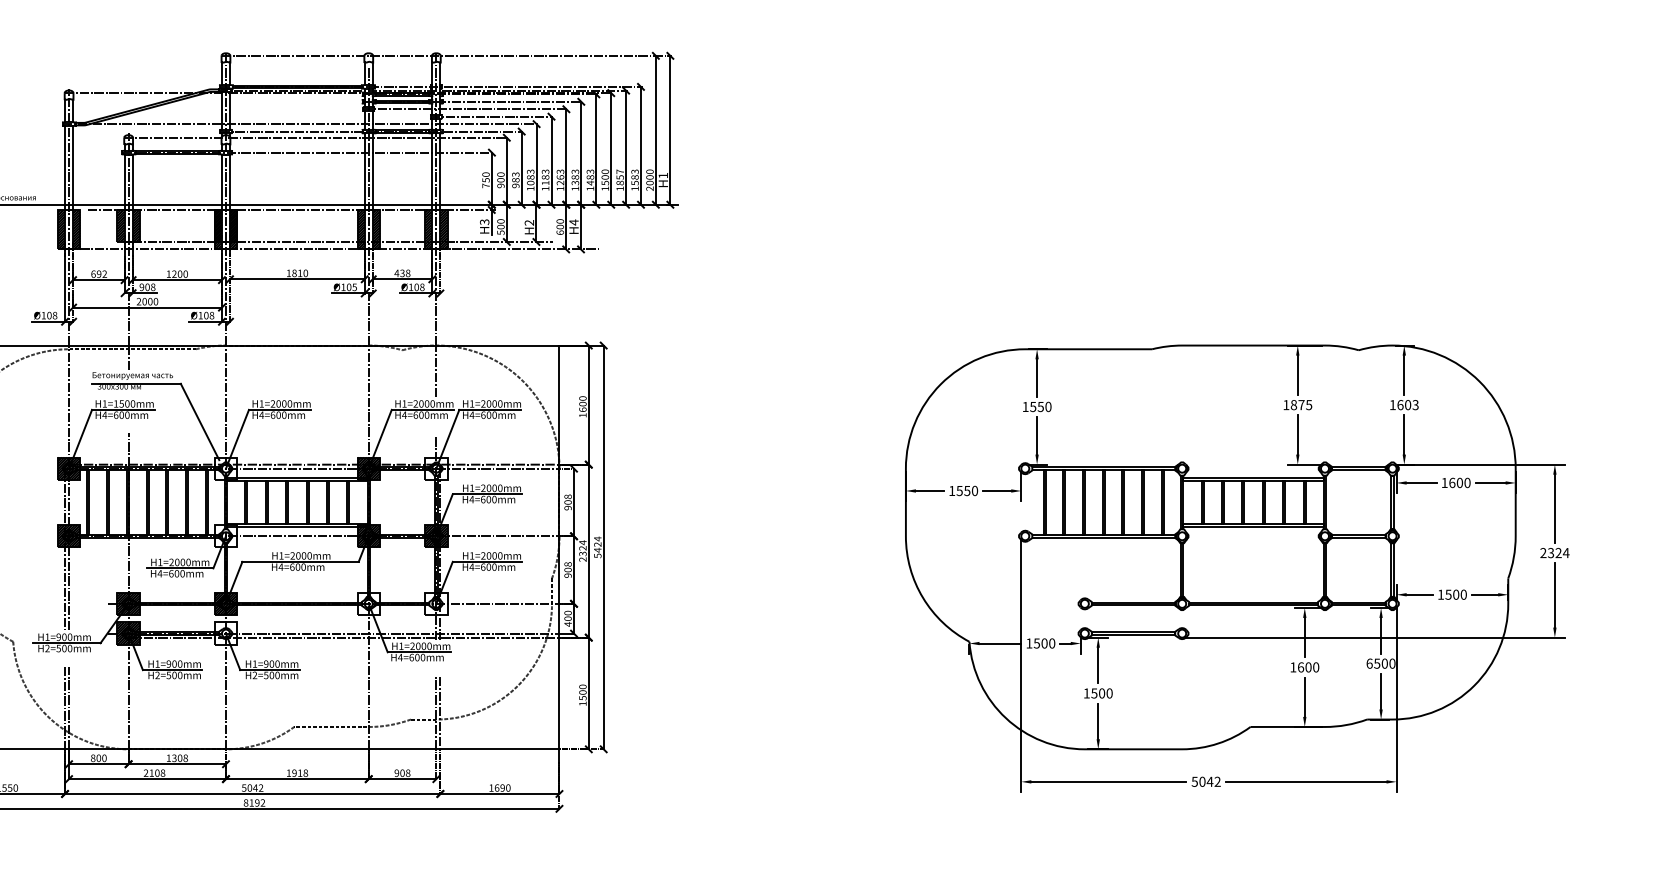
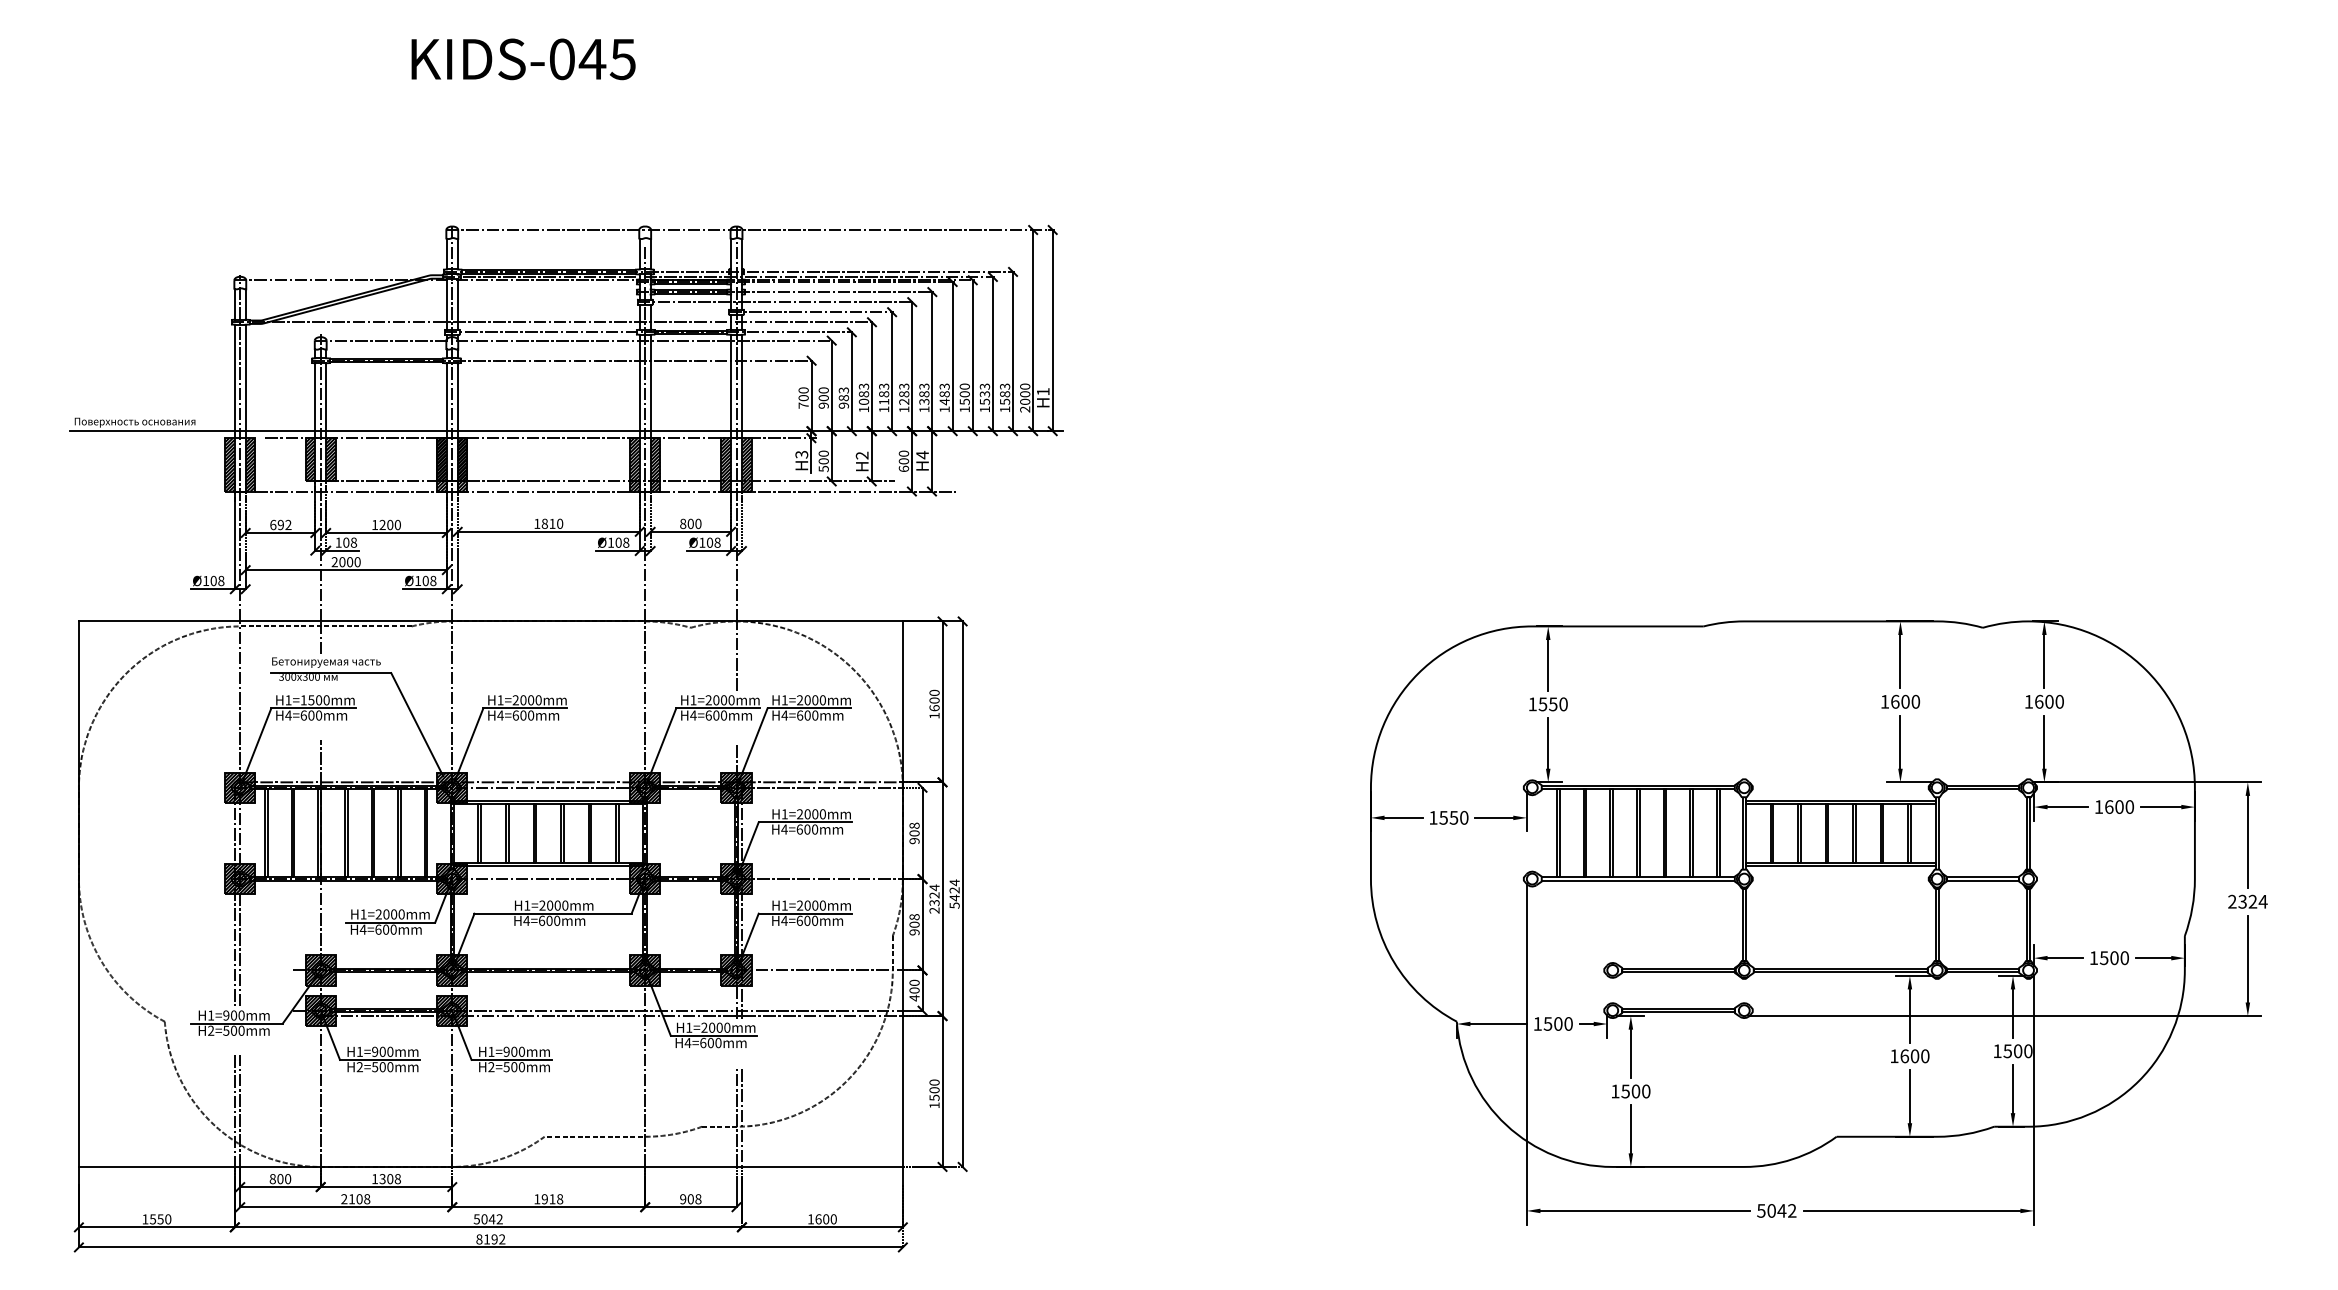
text: (560, 177) -> (904, 394), 1263 -> 1283
text: (619, 177) -> (984, 394), 1857 -> 1533
text: (485, 180) -> (803, 398), 750 -> 700
text: (402, 273) -> (690, 523), 438 -> 800
text: (141, 287) -> (338, 542), 908 -> 108
text: (354, 287) -> (626, 542), Ø105 -> Ø108
text: (1301, 404) -> (1905, 701), 1875 -> 1600
text: (1415, 404) -> (2059, 701), 1603 -> 1600
hatch: (226, 468) -> (452, 787), added
hatch: (436, 468) -> (736, 787), added
hatch: (226, 536) -> (452, 879), added
hatch: (368, 603) -> (645, 970), added
hatch: (436, 603) -> (736, 970), added
hatch: (226, 633) -> (452, 1010), added
text: (1369, 663) -> (1997, 1051), 6500 -> 1500
text: (502, 788) -> (826, 1219), 1690 -> 1600

